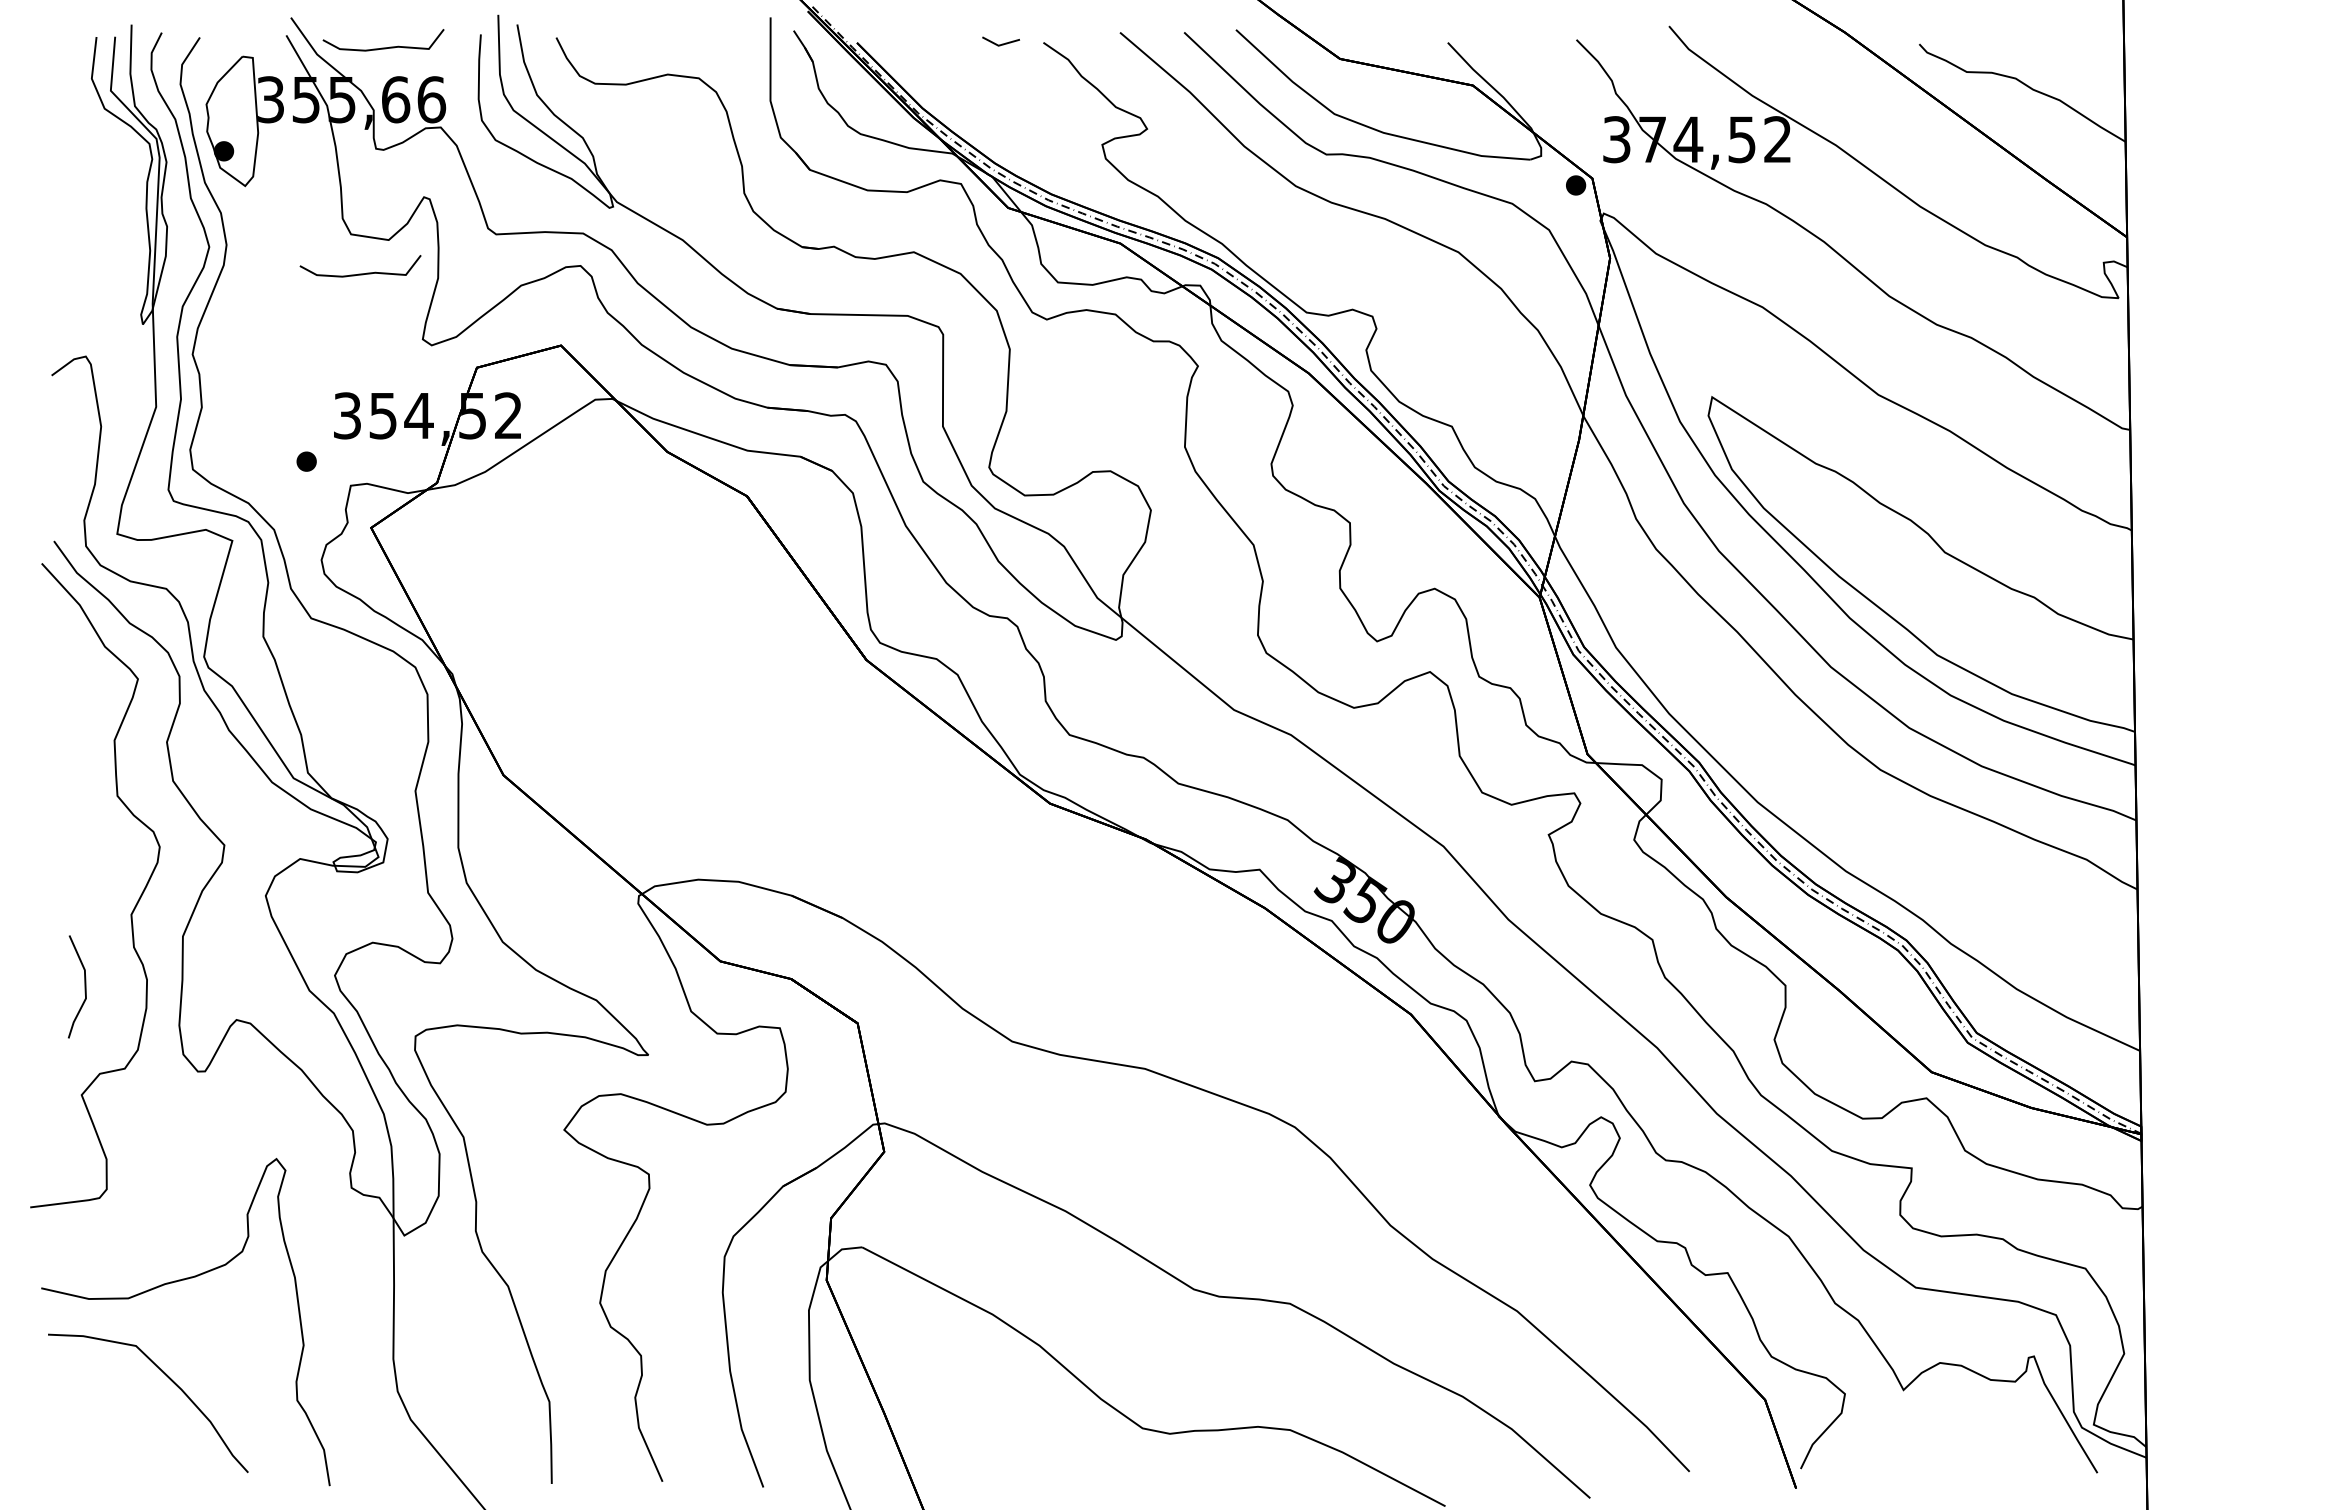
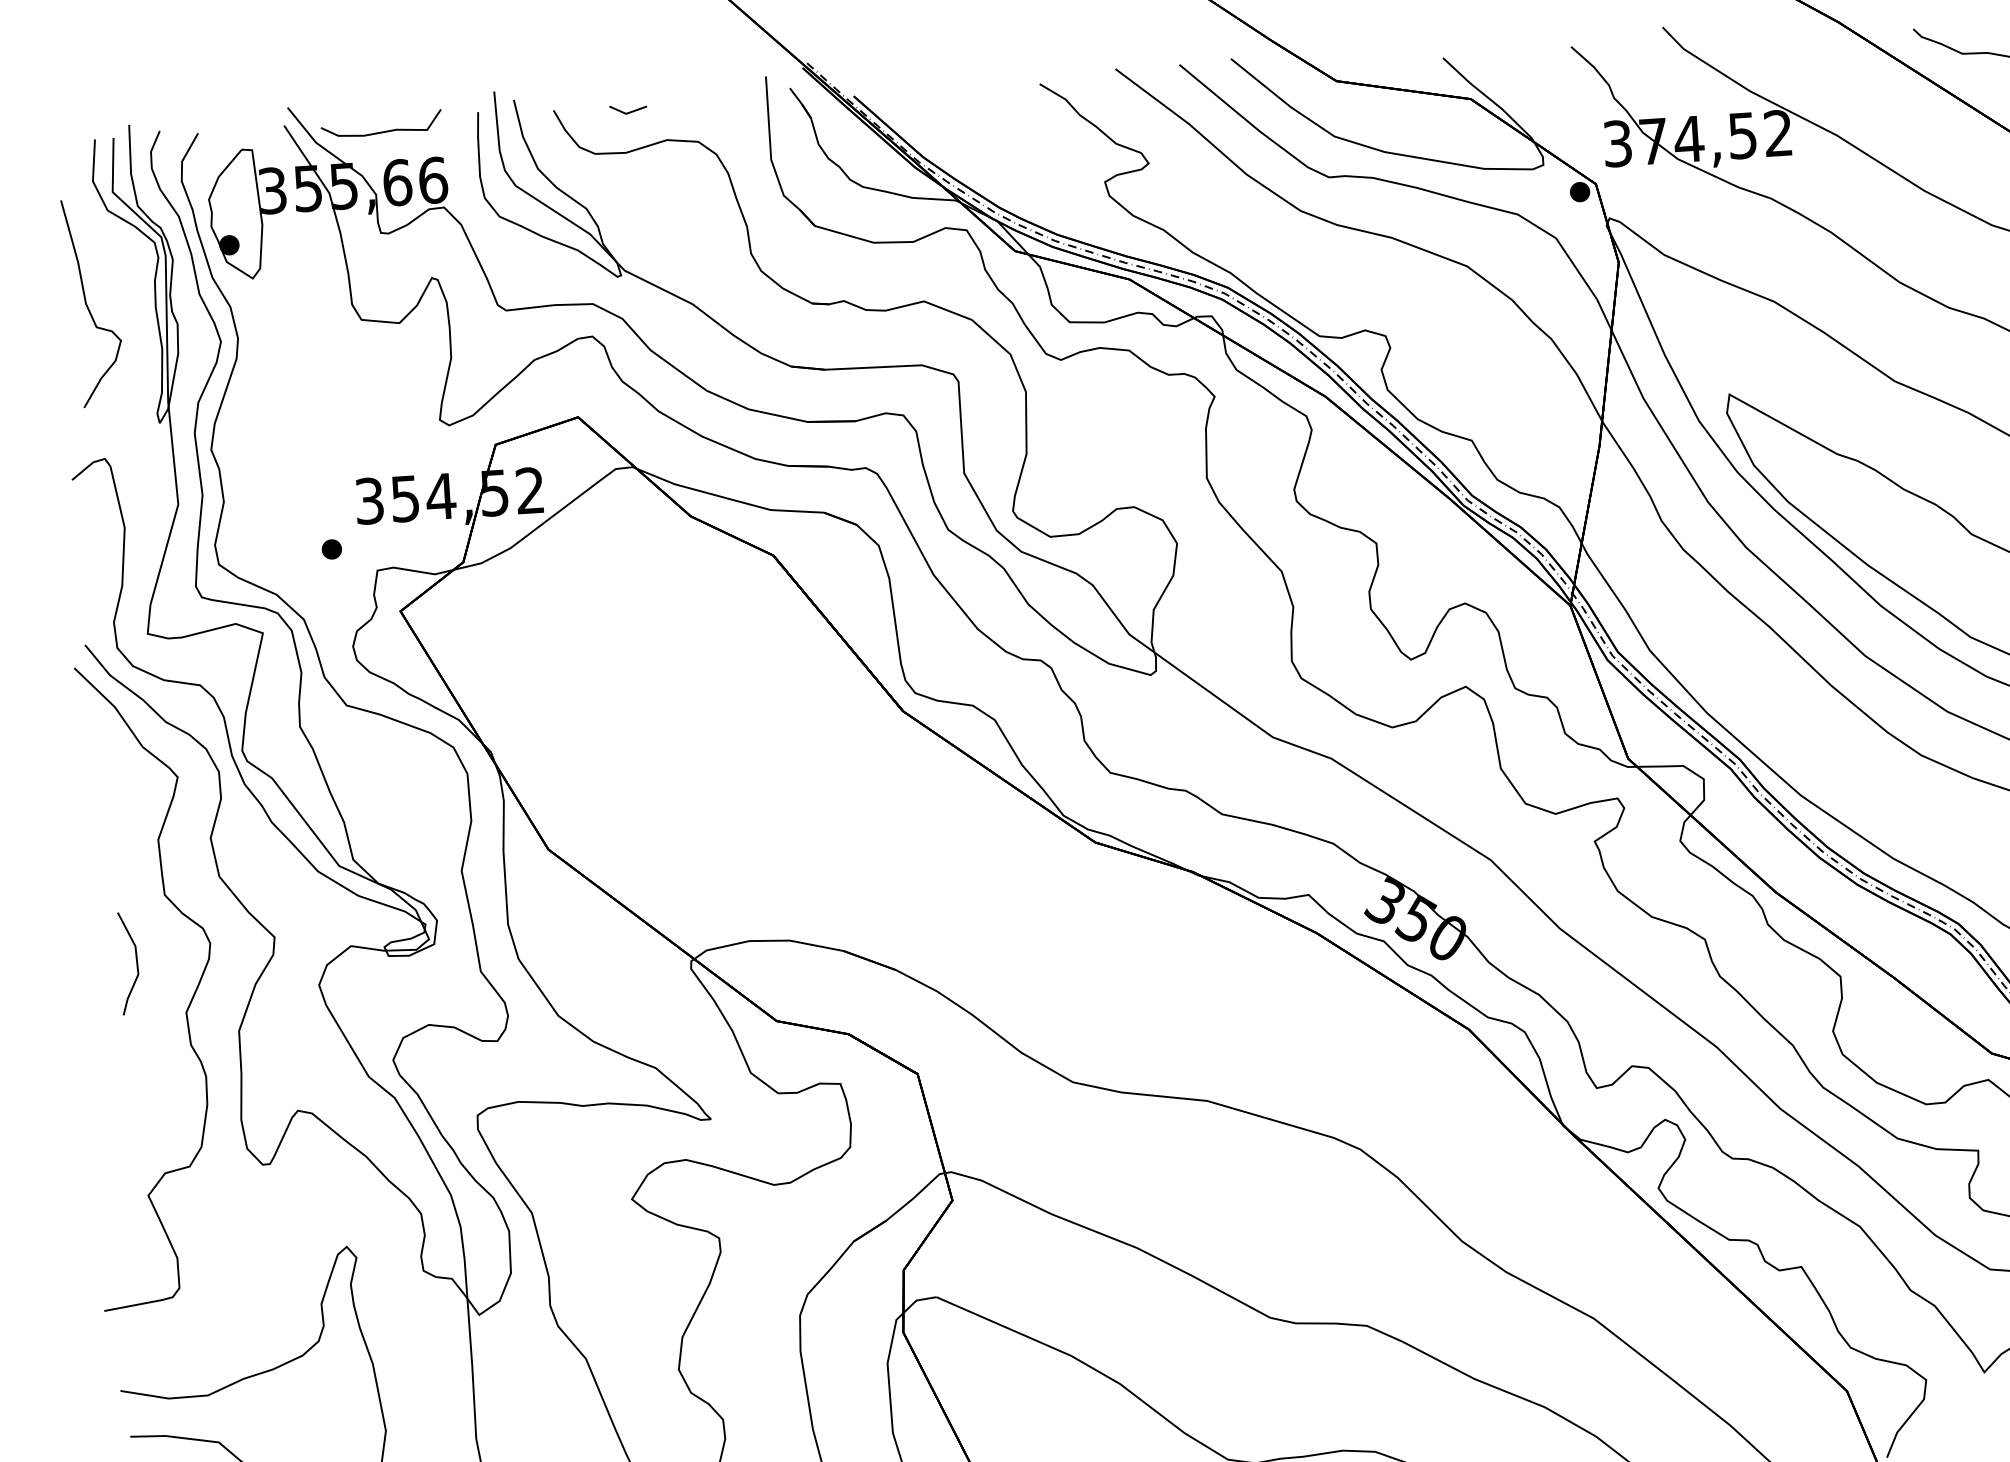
line: (1002, 43) -> (629, 111), moved
curve: (78, 201) -> (87, 304), added
curve: (360, 273) -> (373, 358), removed
line: (84, 986) -> (136, 962), moved

